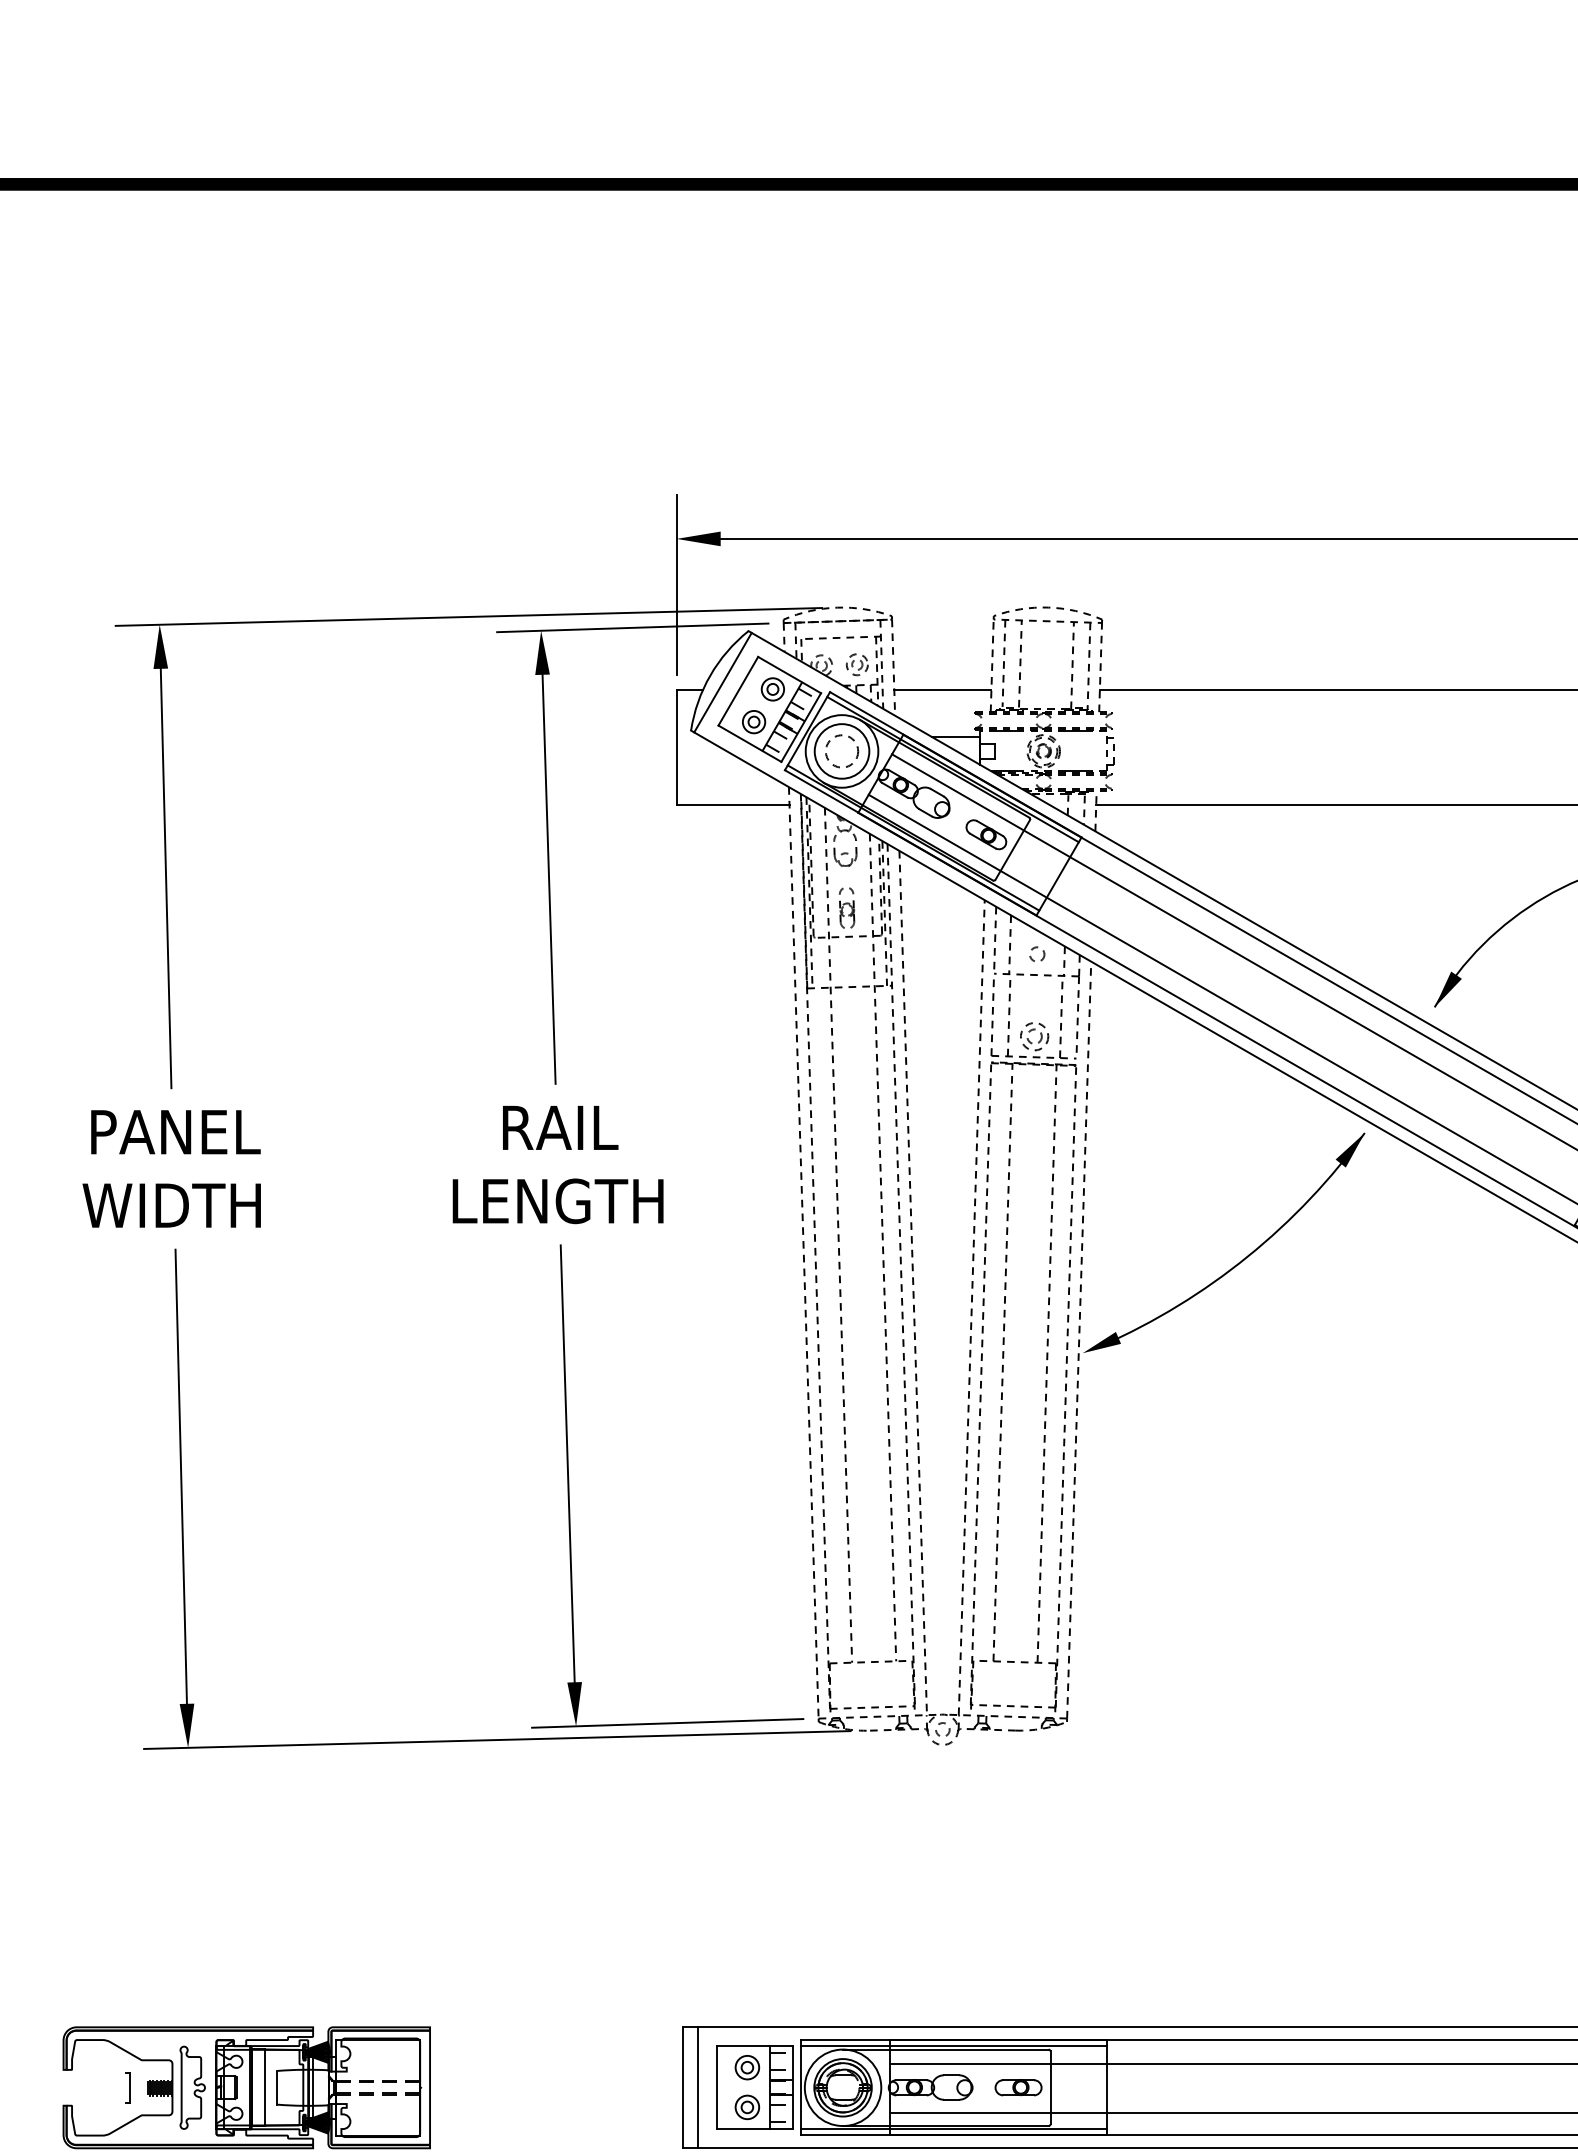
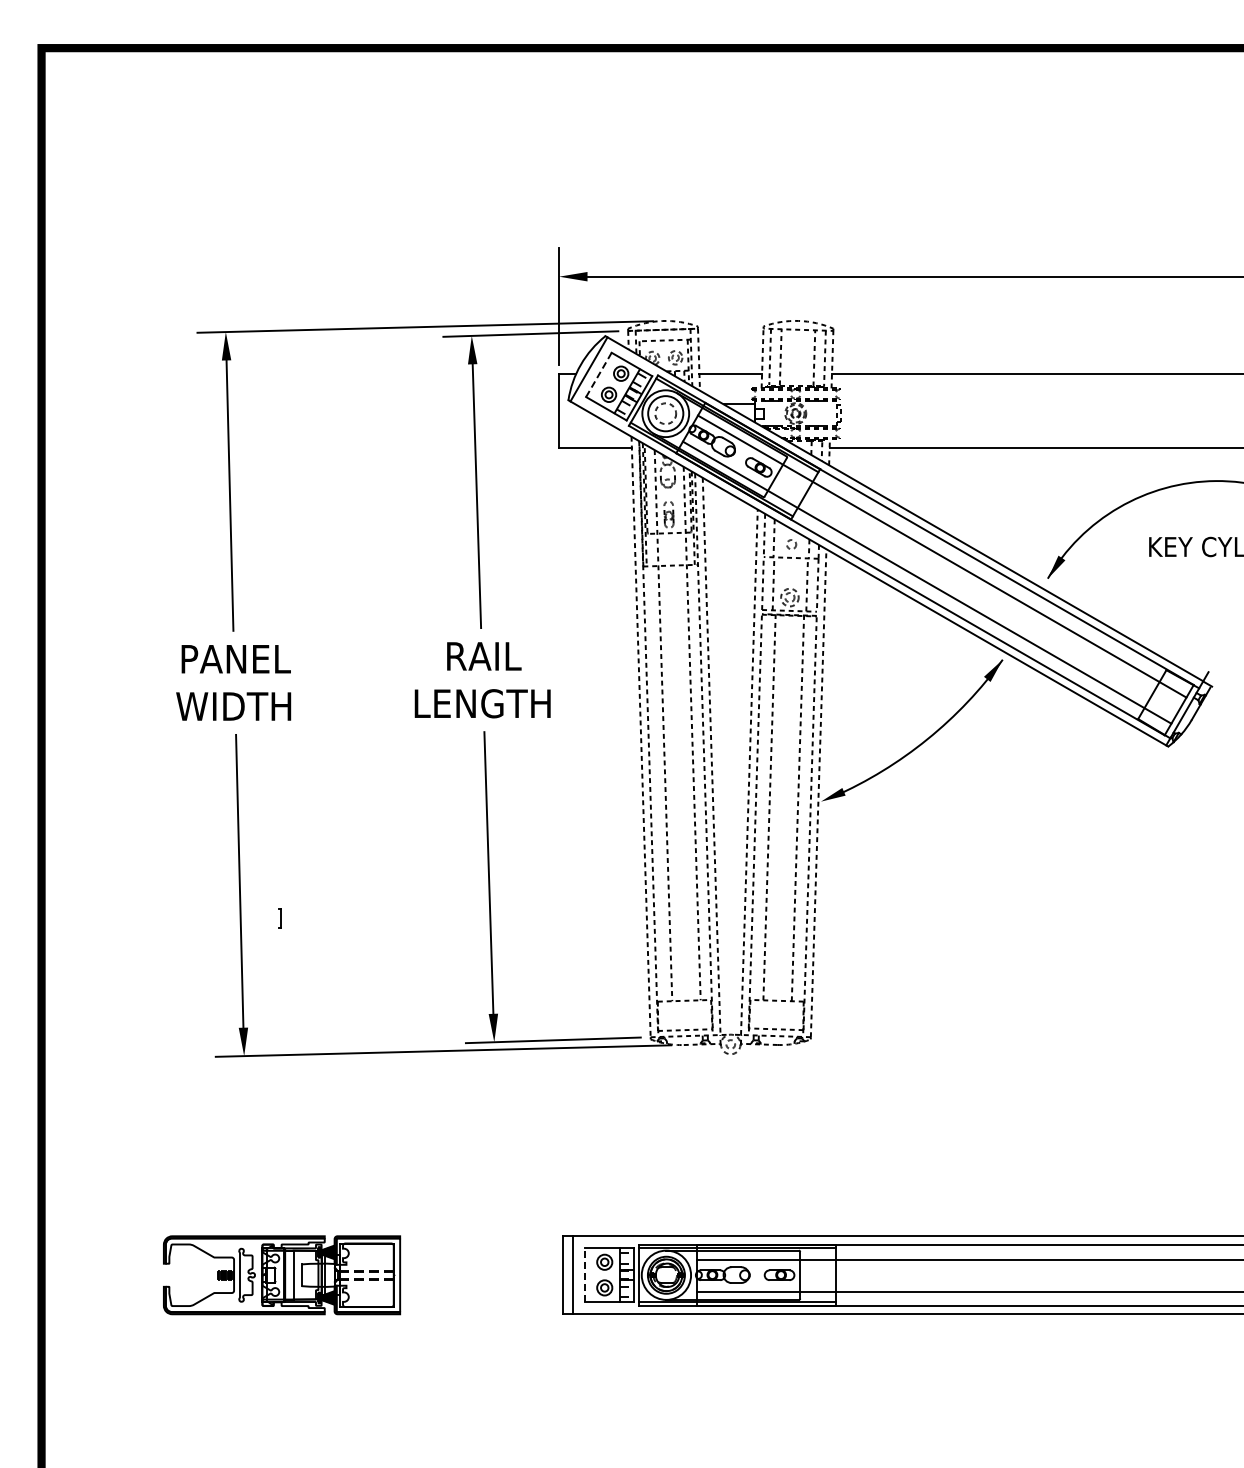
line: (737, 690) -> (598, 374), solid -> dashed
part: (126, 2088) -> (279, 918), moved
line: (717, 2088) -> (585, 1275), solid -> dashed

